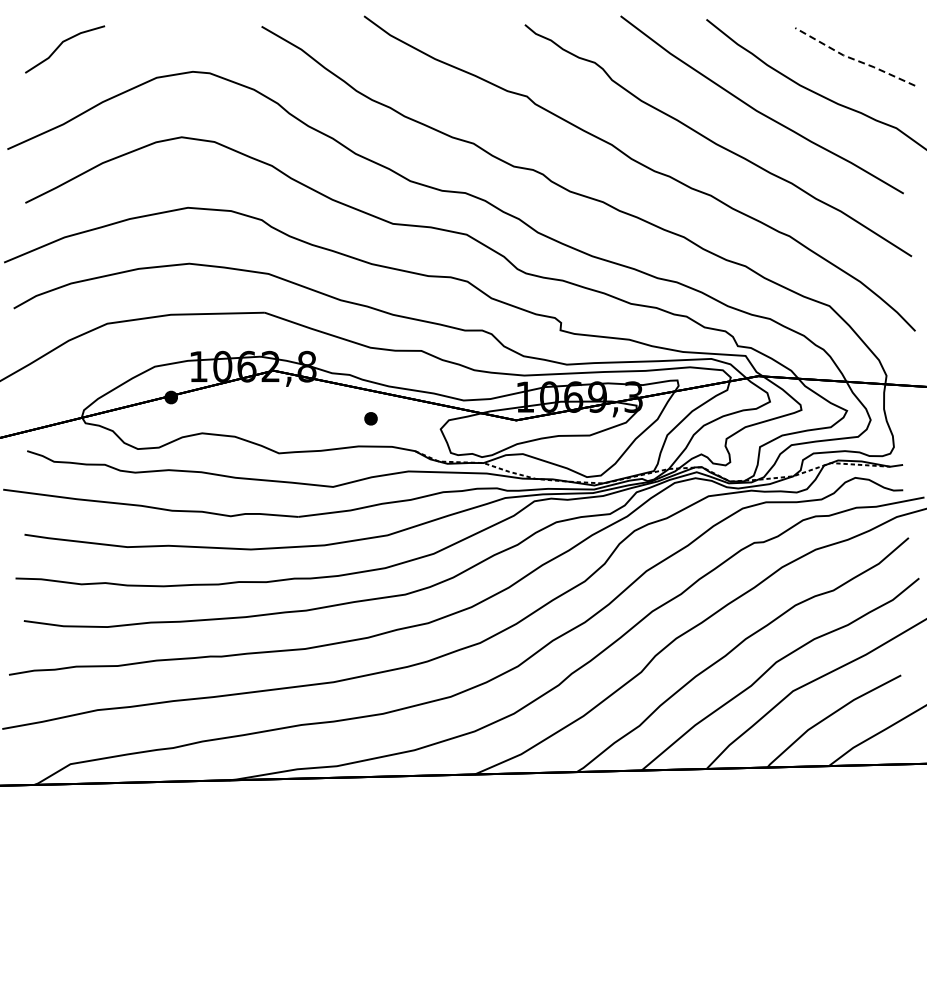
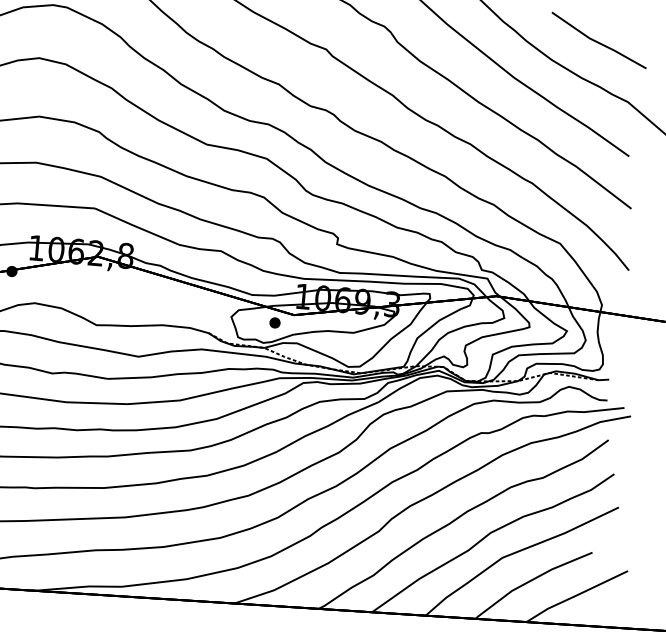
line: (853, 59) -> (597, 42), dashed -> solid
part: (370, 418) -> (274, 322), moved

